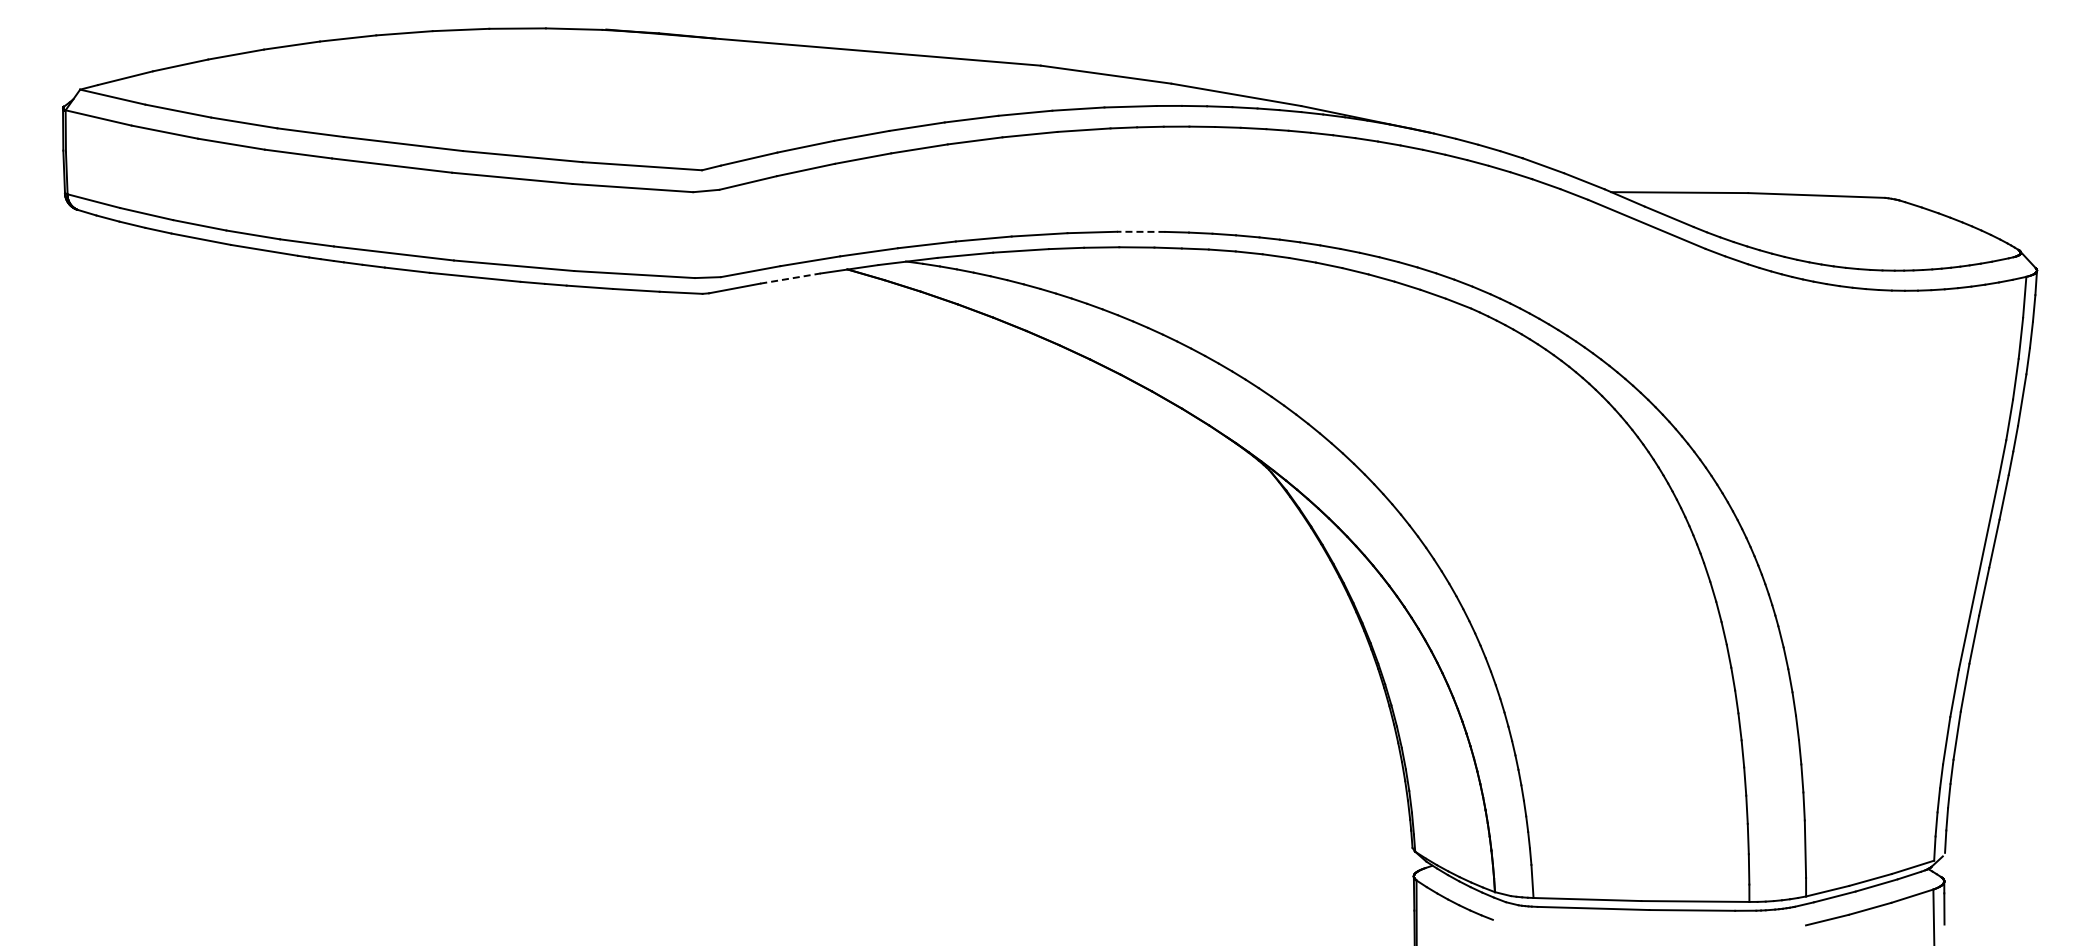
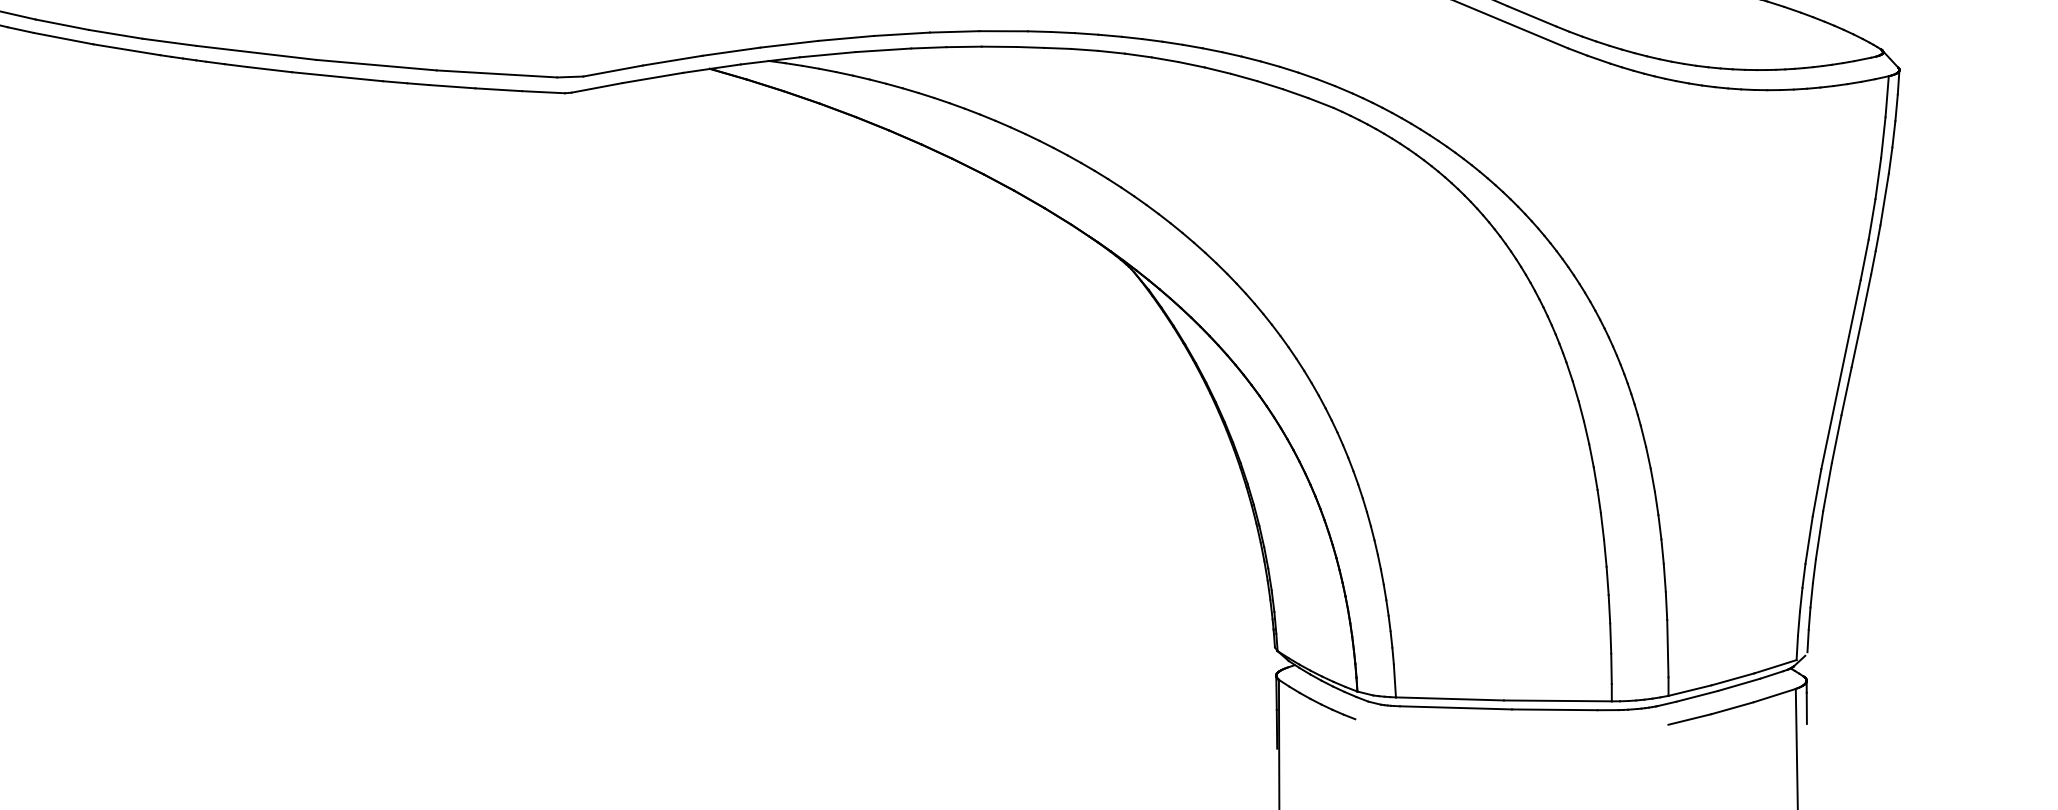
line: (1140, 231) -> (1002, 30), dashed -> solid
line: (790, 278) -> (652, 77), dashed -> solid

